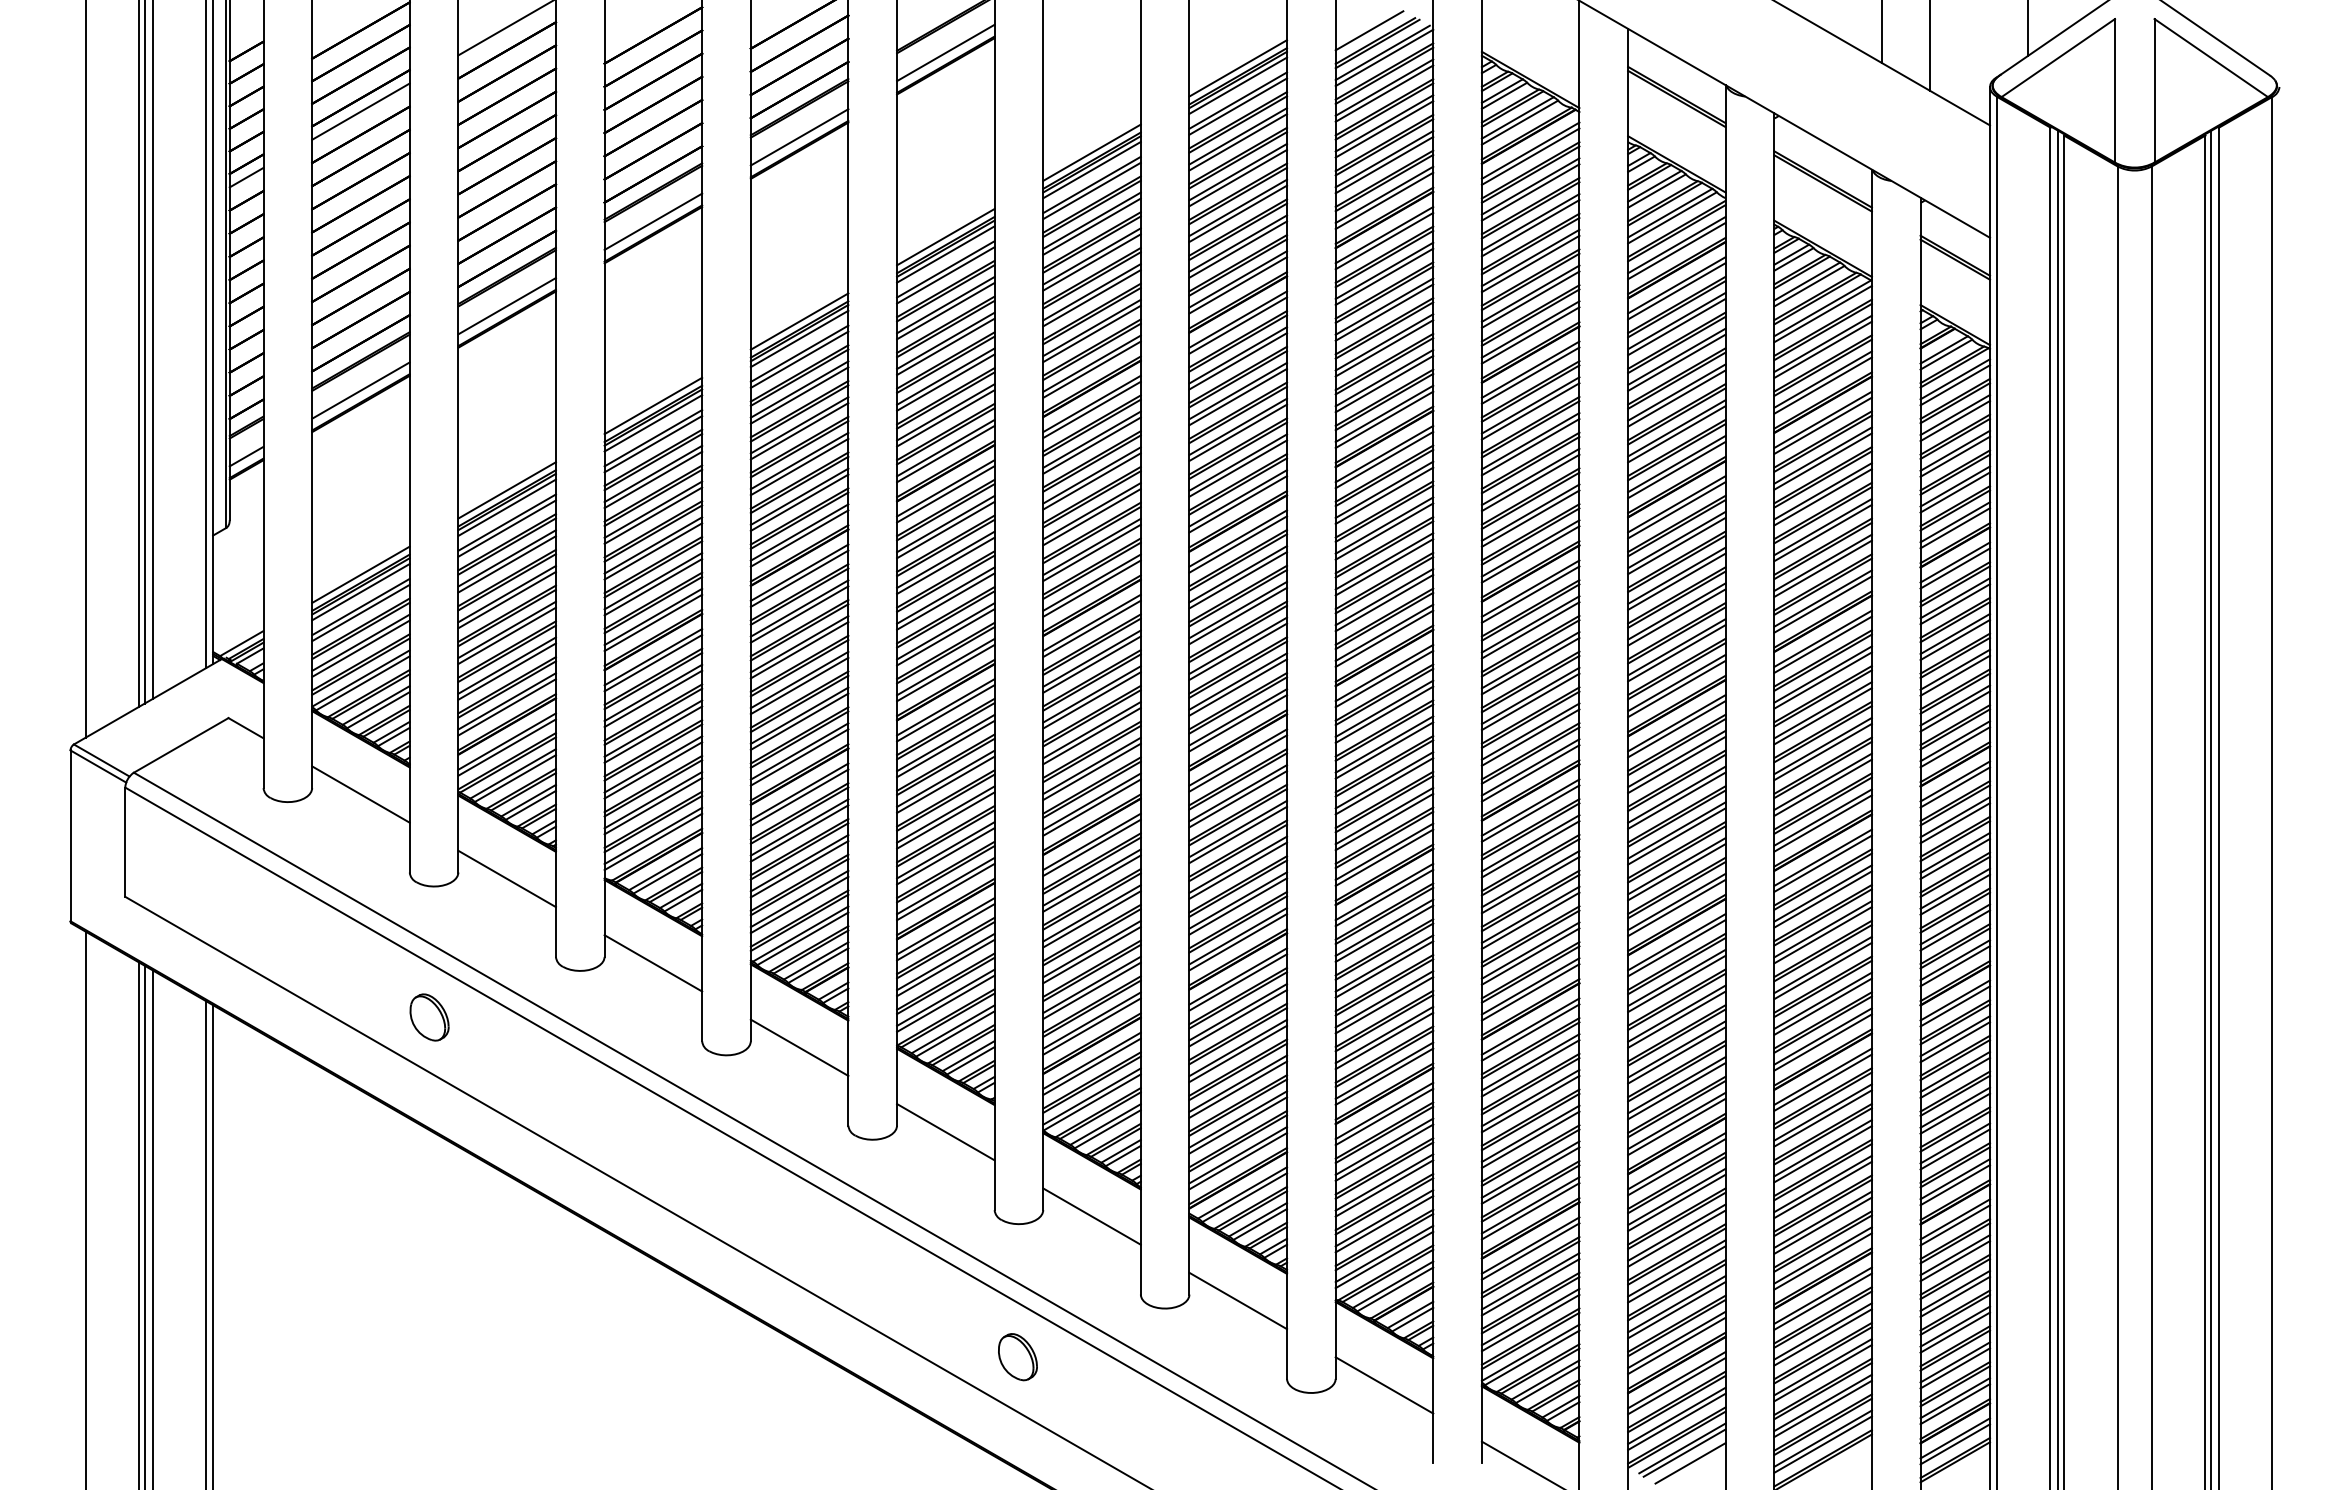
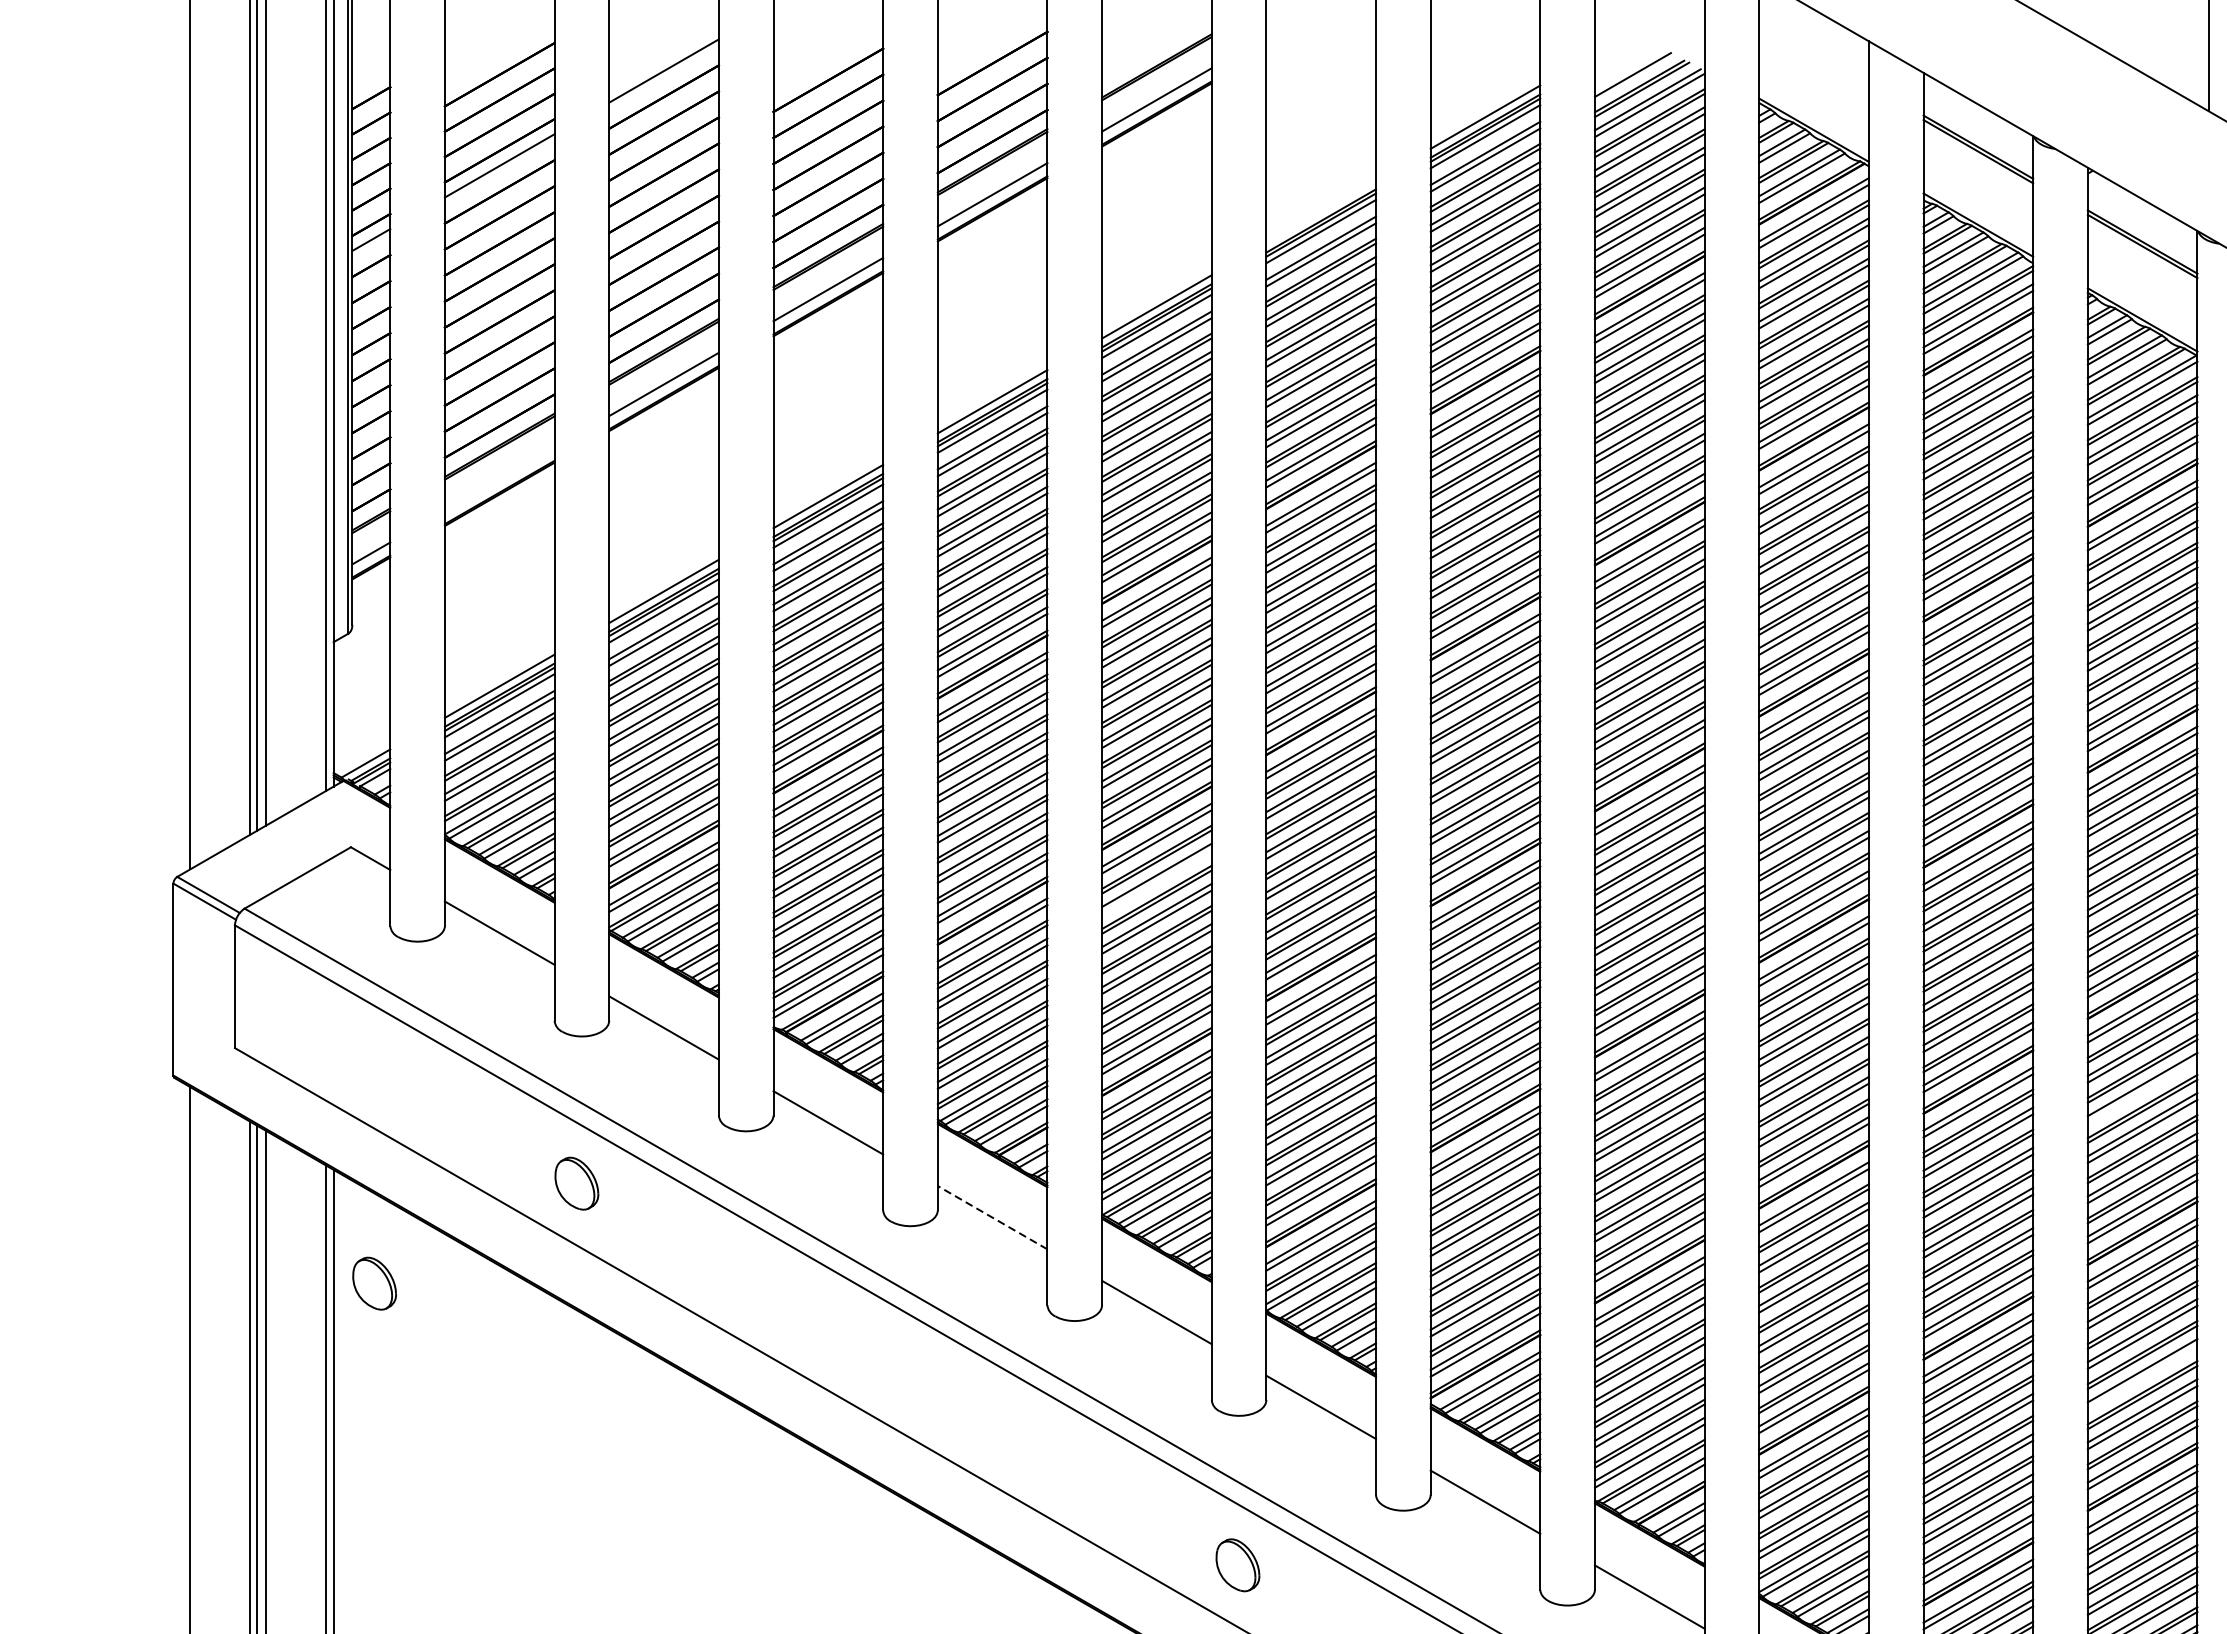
line: (1091, 152) -> (1320, 211), removed
line: (360, 390) -> (499, 479), removed
line: (945, 748) -> (1156, 881), removed
line: (1822, 935) -> (2141, 1091), removed
line: (799, 1047) -> (992, 1217), solid -> dashed
part: (249, 1106) -> (374, 1283), added
line: (1822, 1189) -> (2141, 1376), removed

